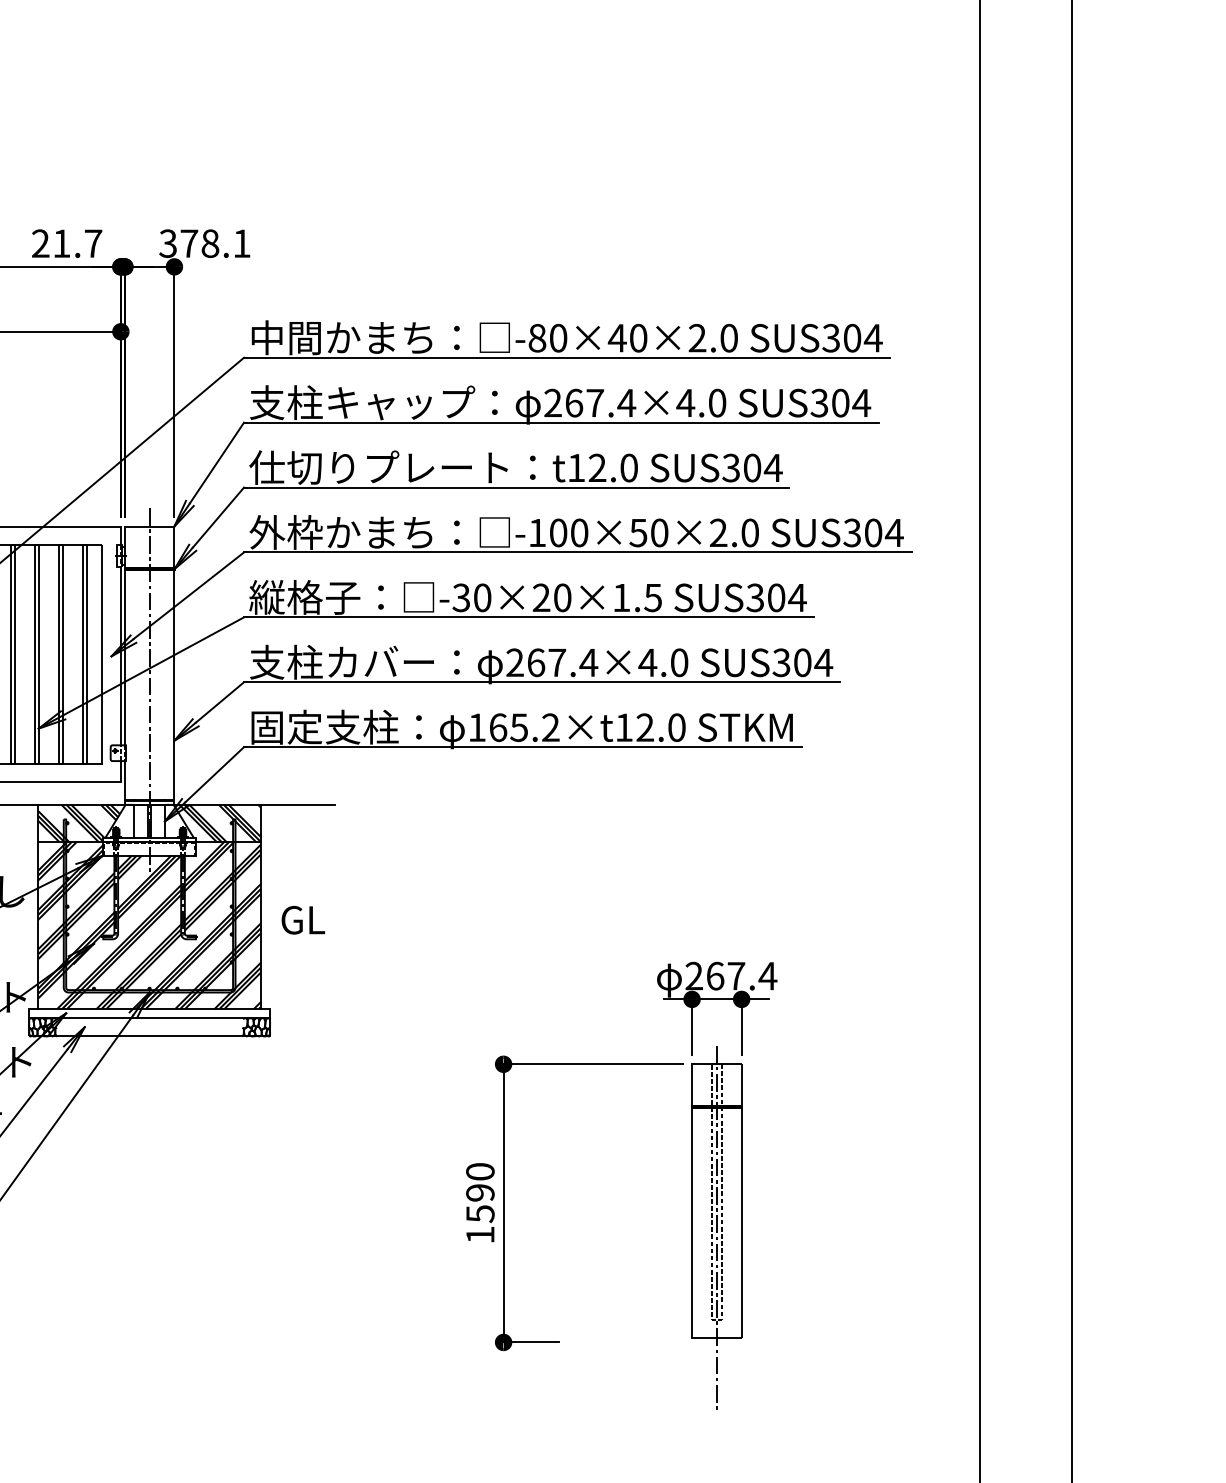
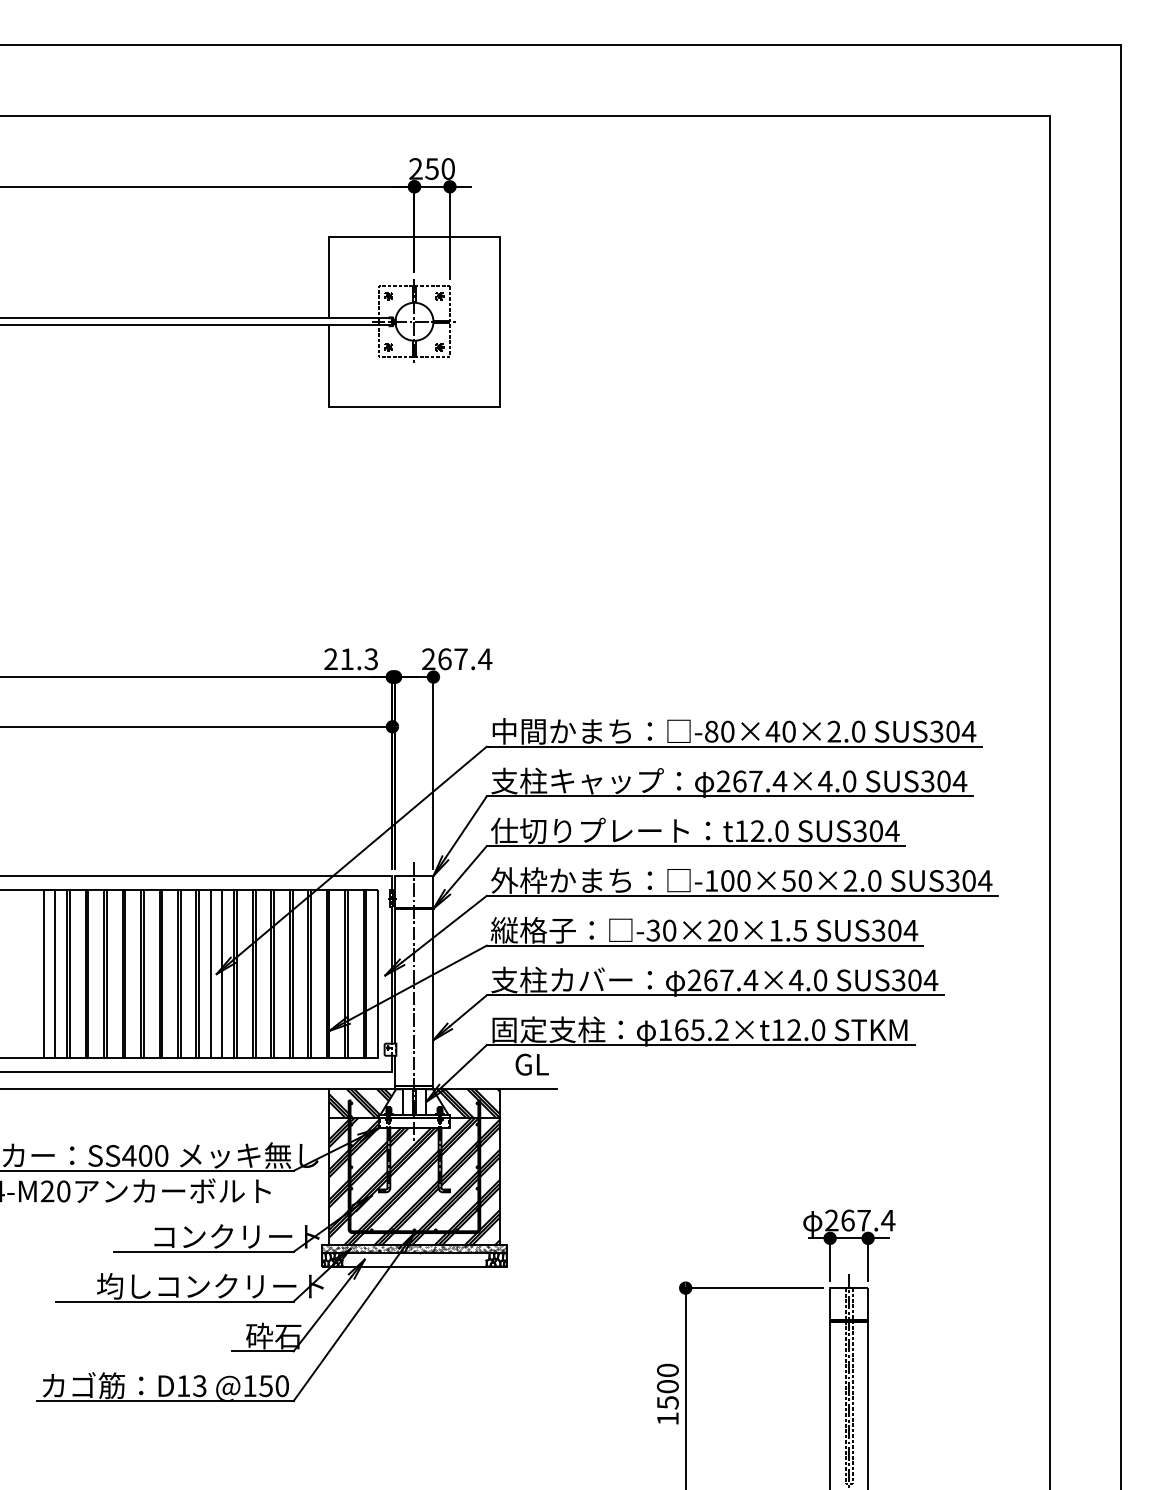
text: (93, 243) -> (371, 659), 21.7 -> 21.3
text: (204, 243) -> (456, 659), 378.1 -> 267.4
text: (302, 919) -> (531, 1064), moved
hatch: (149, 1012) -> (414, 1248), added
text: (479, 1192) -> (667, 1386), 1590 -> 1500

